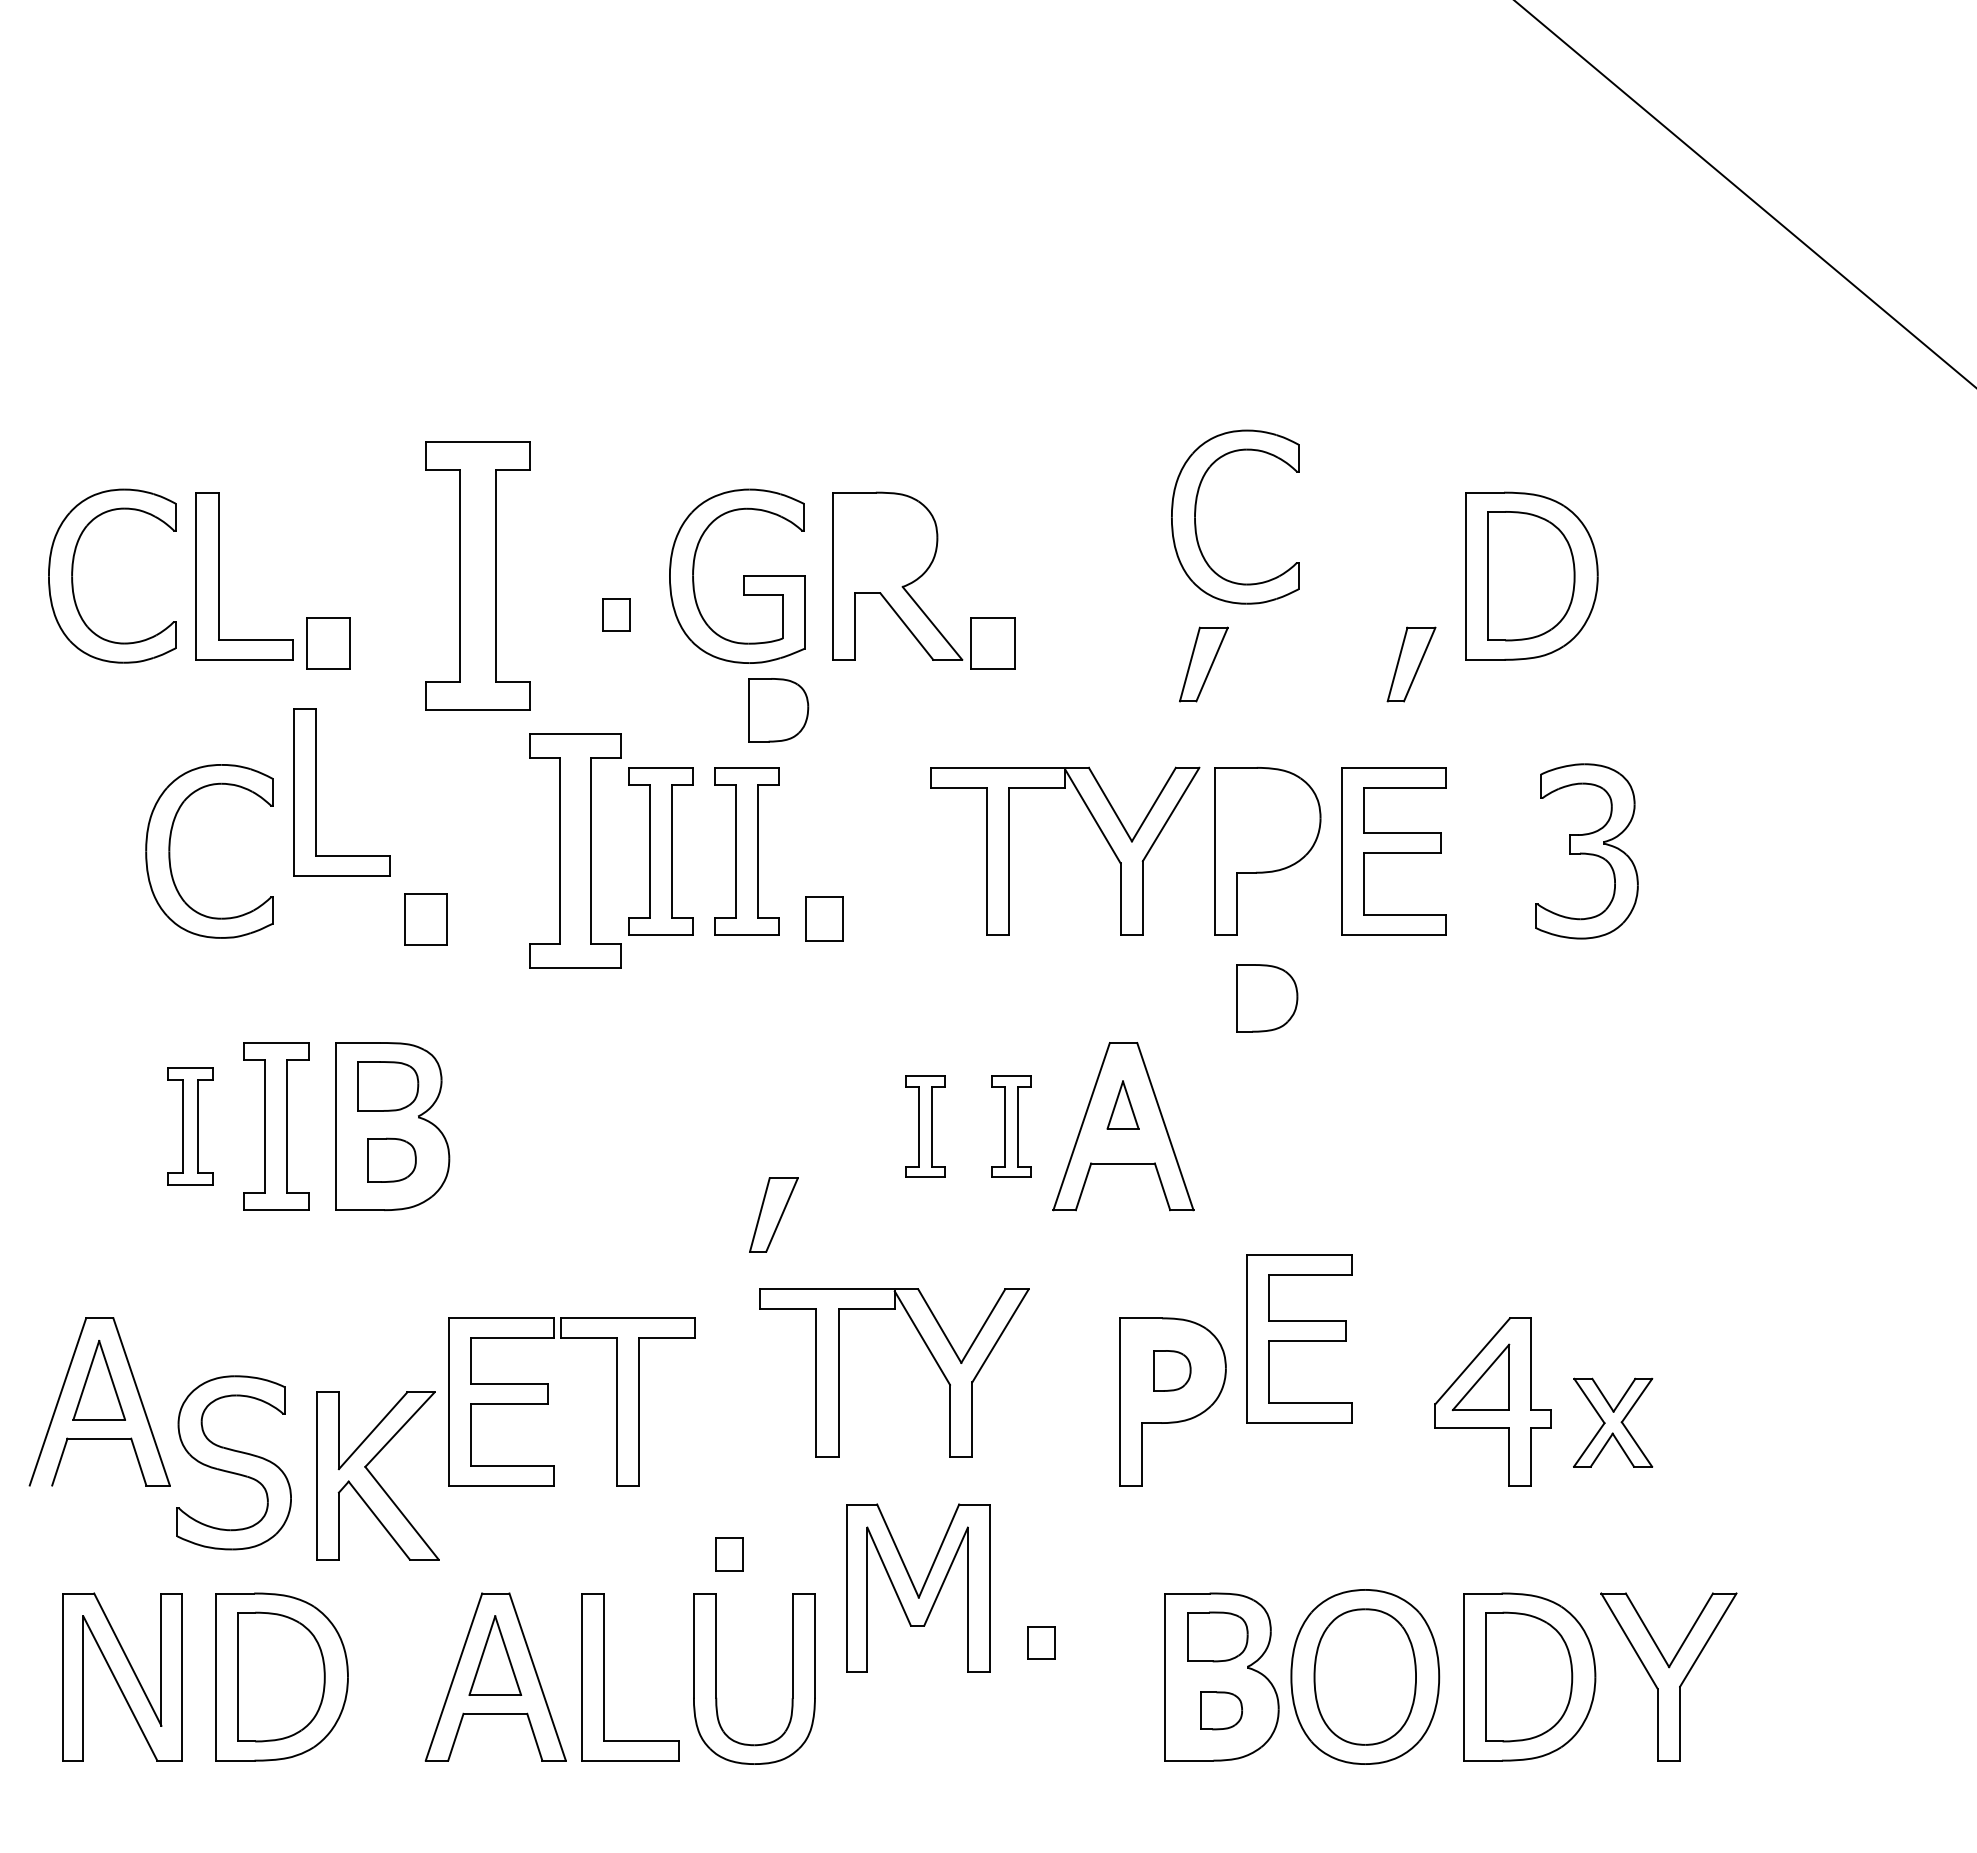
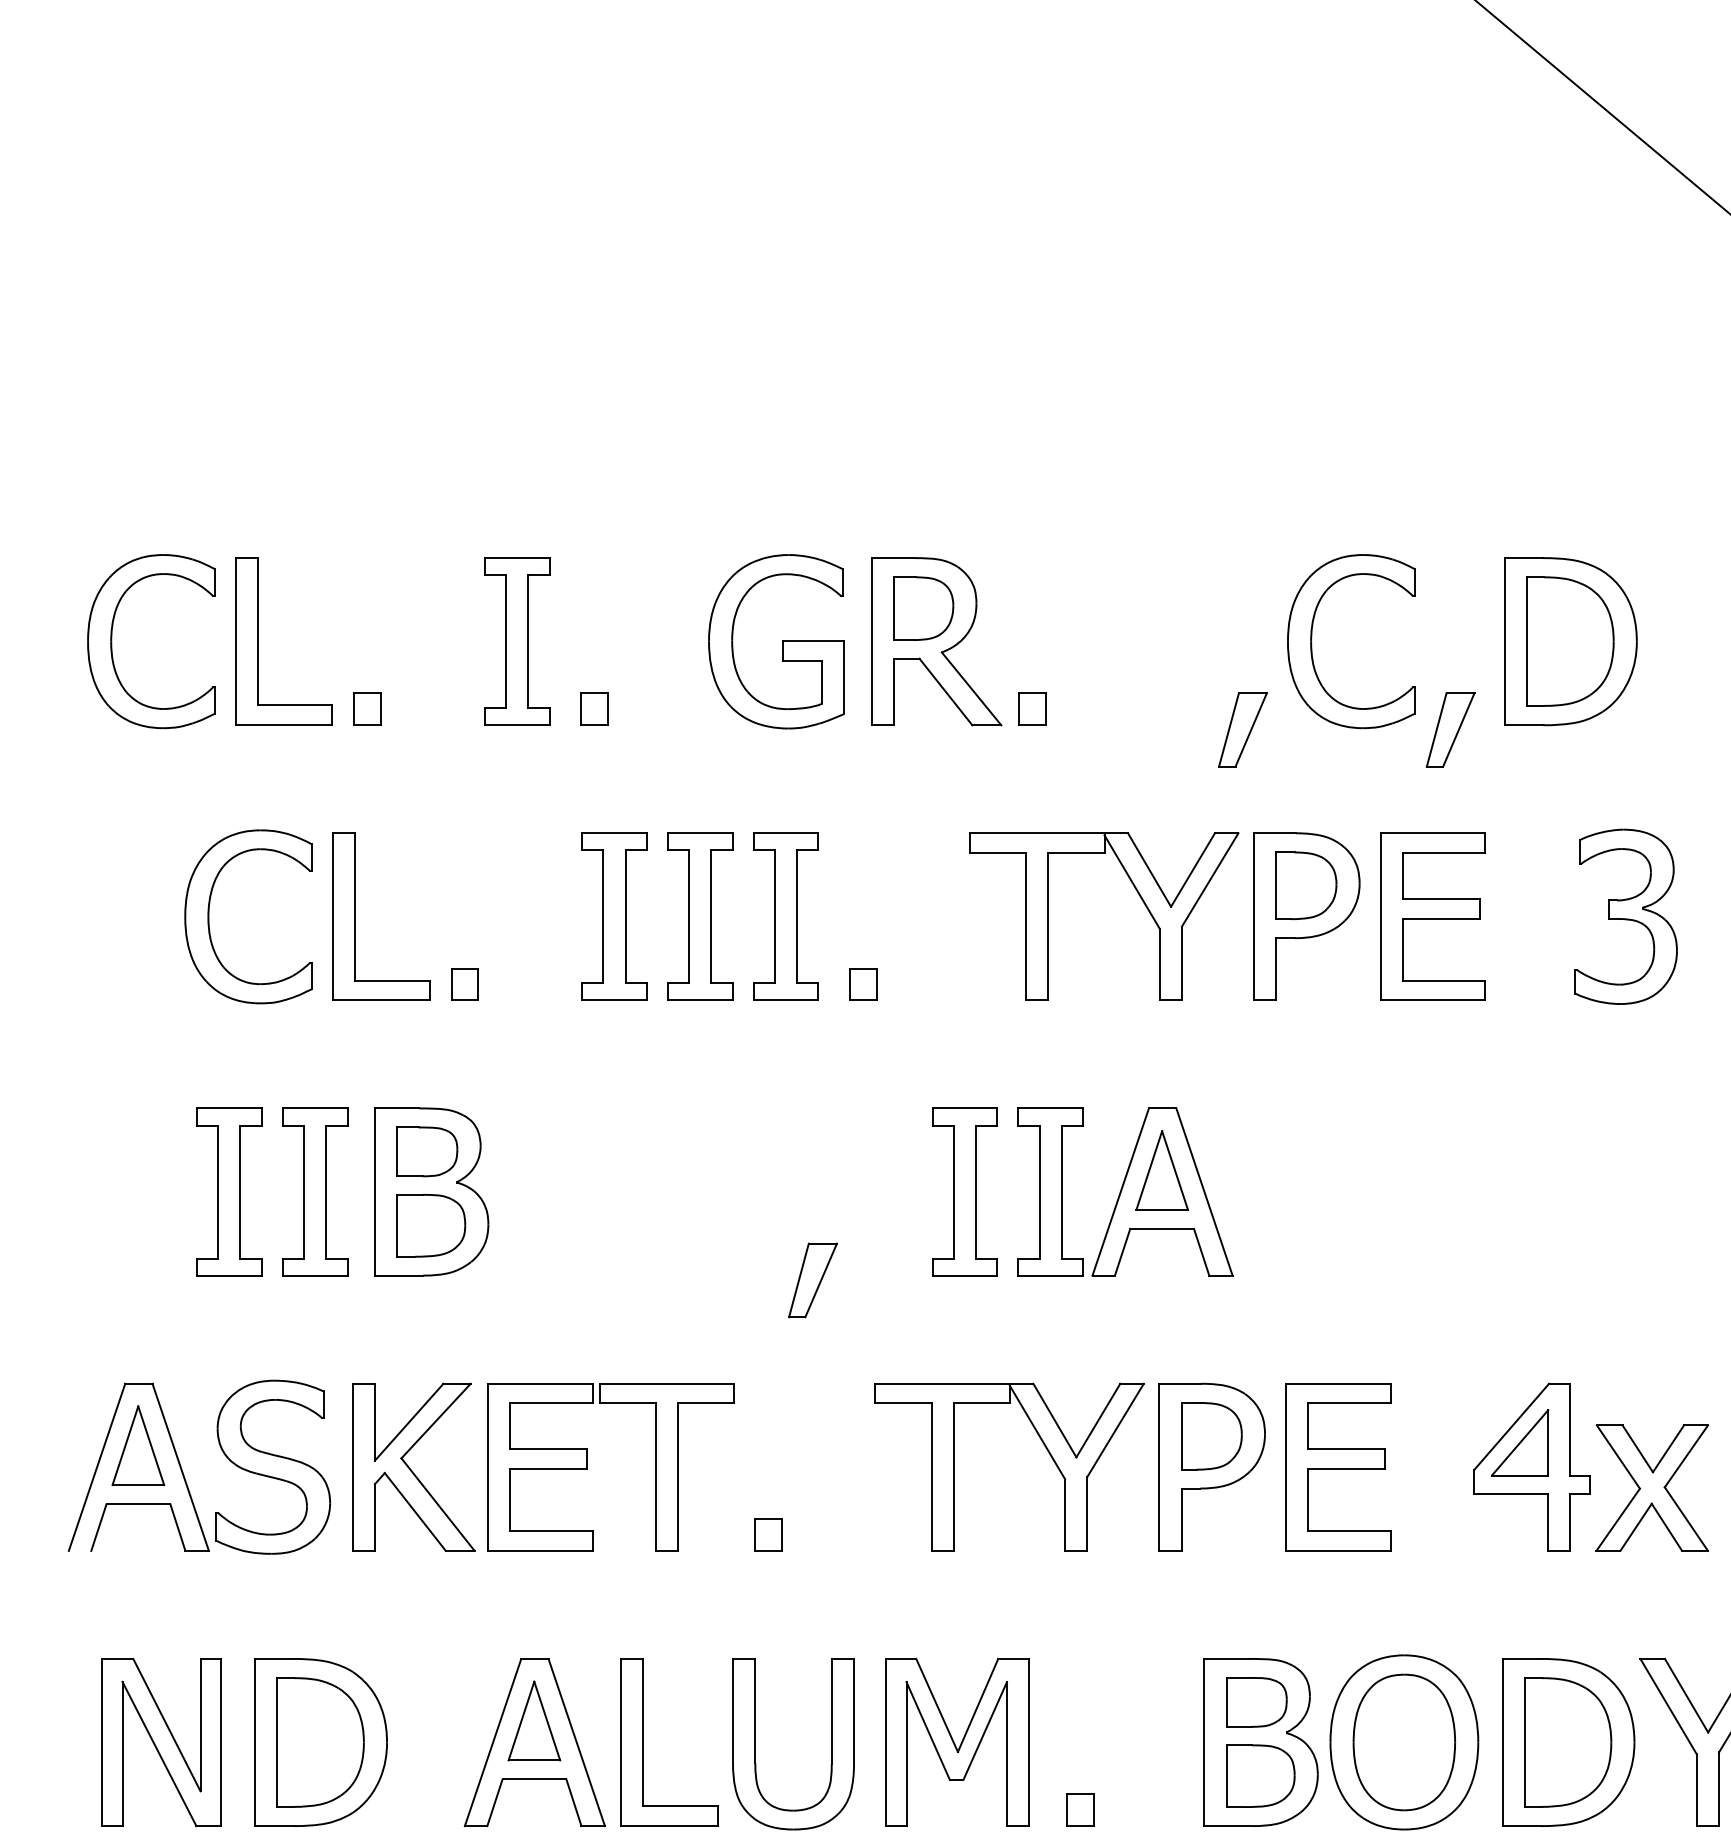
part: (1196, 511) -> (1312, 635), moved
part: (477, 576) -> (516, 641), size x0.62
part: (616, 614) -> (594, 708), moved
part: (328, 643) -> (367, 708), size x0.62
part: (993, 643) -> (1032, 708), size x0.62
part: (778, 710) -> (923, 608), moved
part: (316, 792) -> (355, 916), moved
part: (575, 851) -> (614, 916), size x0.71
part: (425, 918) -> (464, 983), size x0.62
part: (824, 918) -> (863, 983), size x0.71
part: (1267, 998) -> (1306, 885), moved
part: (1122, 1104) -> (1161, 1169), size x1.67
part: (190, 1126) -> (229, 1191), size x1.43
part: (925, 1126) -> (964, 1191), size x1.67
part: (1011, 1126) -> (1050, 1191), size x1.67
part: (391, 1160) -> (430, 1225), size x1.43
part: (1299, 1338) -> (1338, 1466), moved
part: (929, 1352) -> (1044, 1446), moved
part: (1172, 1370) -> (1211, 1435), size x1.67
part: (1612, 1422) -> (1651, 1487), size x1.43
part: (233, 1462) -> (272, 1466), moved
part: (377, 1475) -> (413, 1466), moved
part: (729, 1554) -> (768, 1534), moved
part: (918, 1587) -> (957, 1741), moved
part: (1041, 1642) -> (1080, 1809), moved
part: (1221, 1710) -> (1260, 1775), size x1.67

